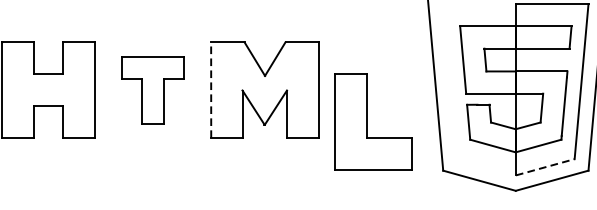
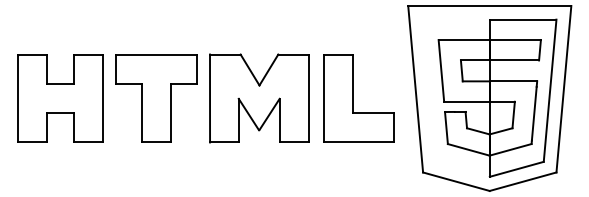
part: (152, 90) -> (156, 98), size x1.43
line: (211, 90) -> (210, 98), dashed -> solid
part: (372, 121) -> (358, 98), moved
line: (544, 167) -> (516, 169), dashed -> solid

